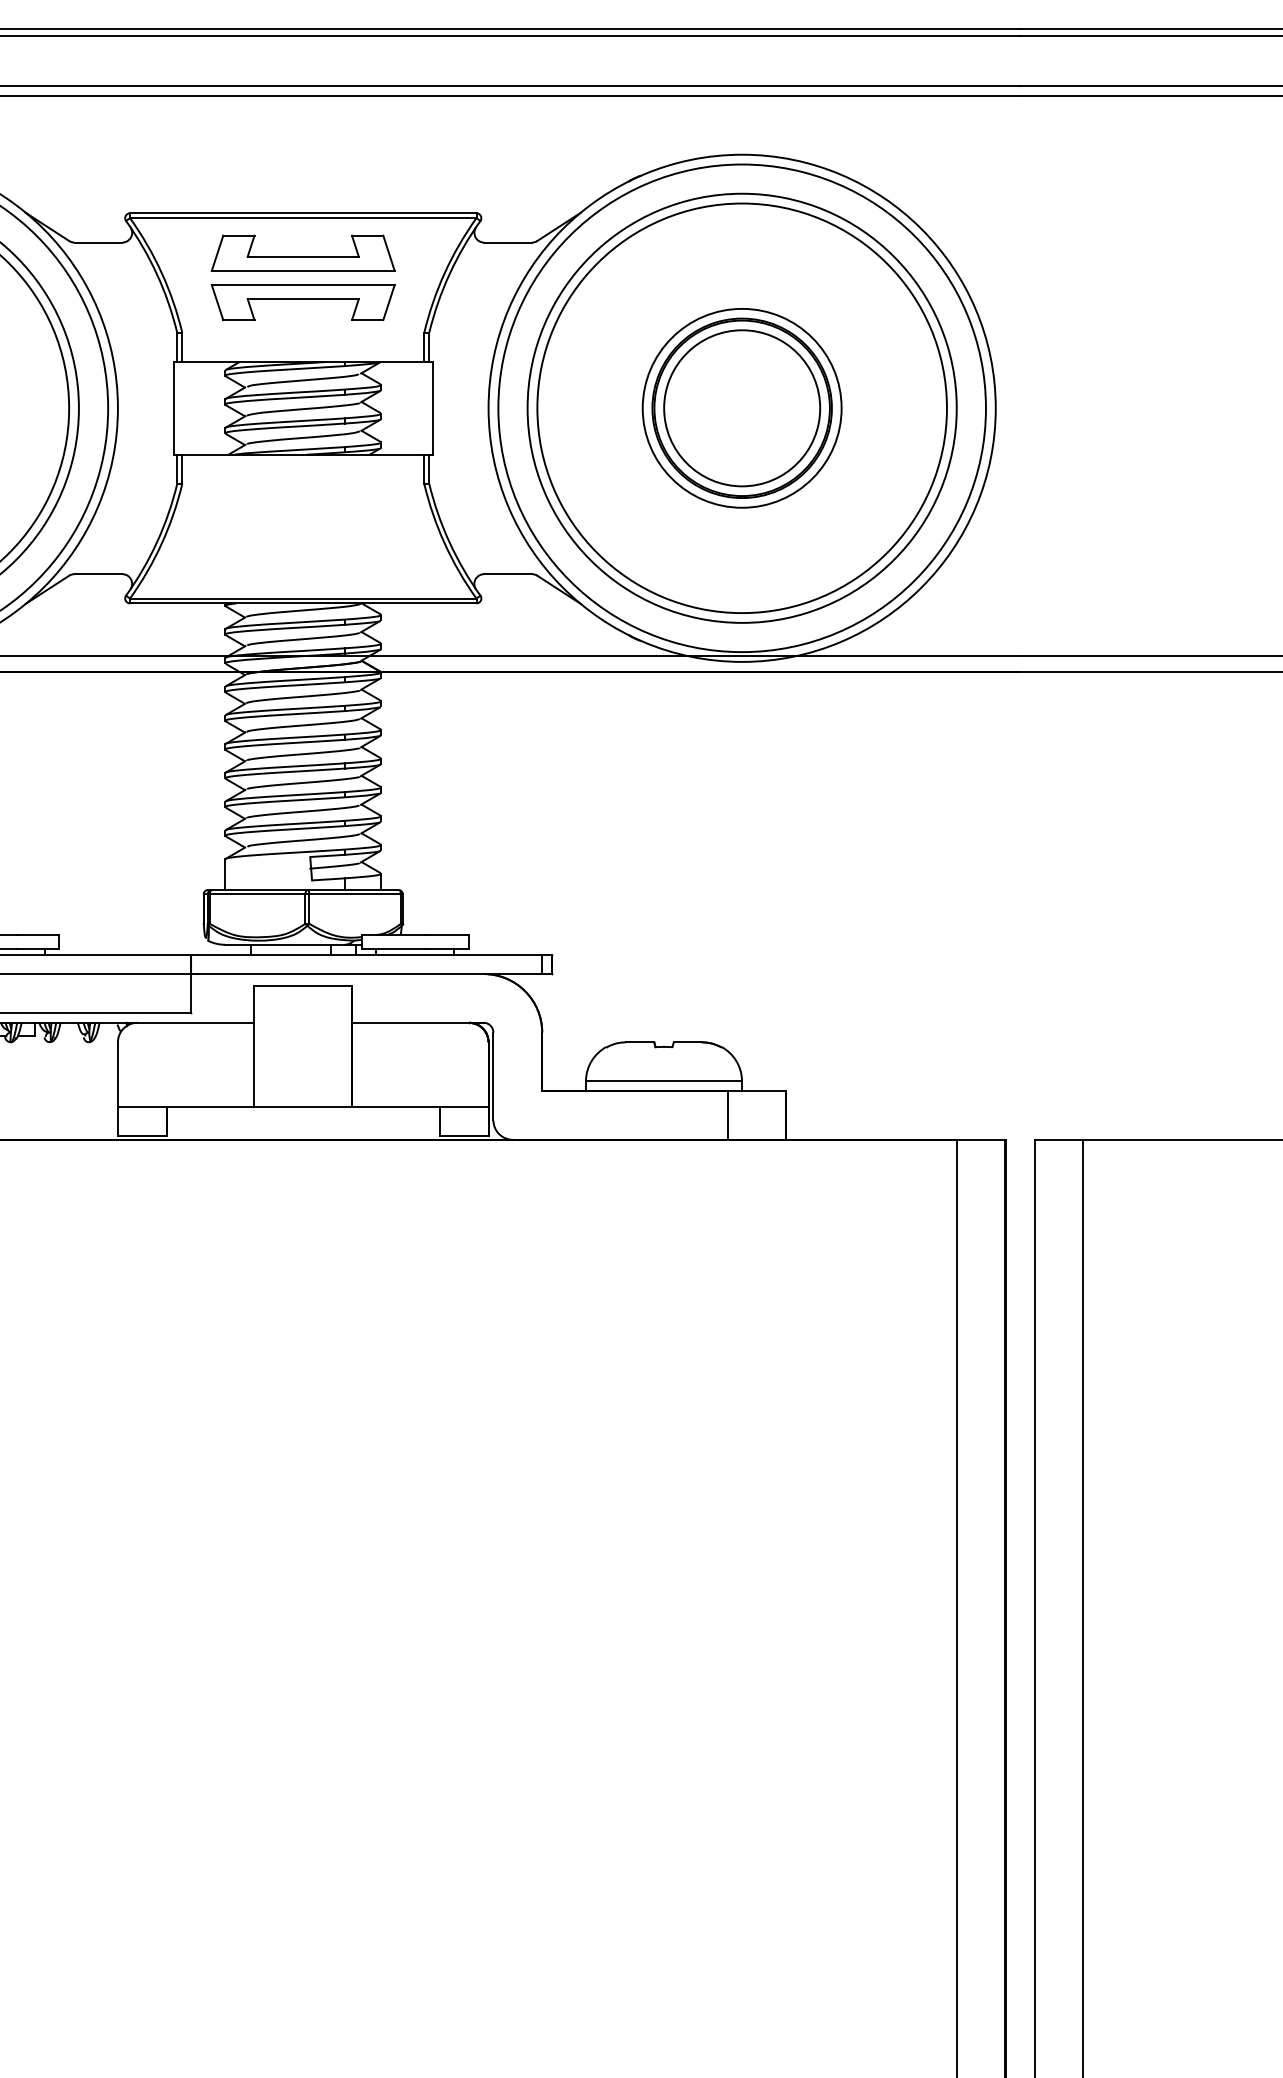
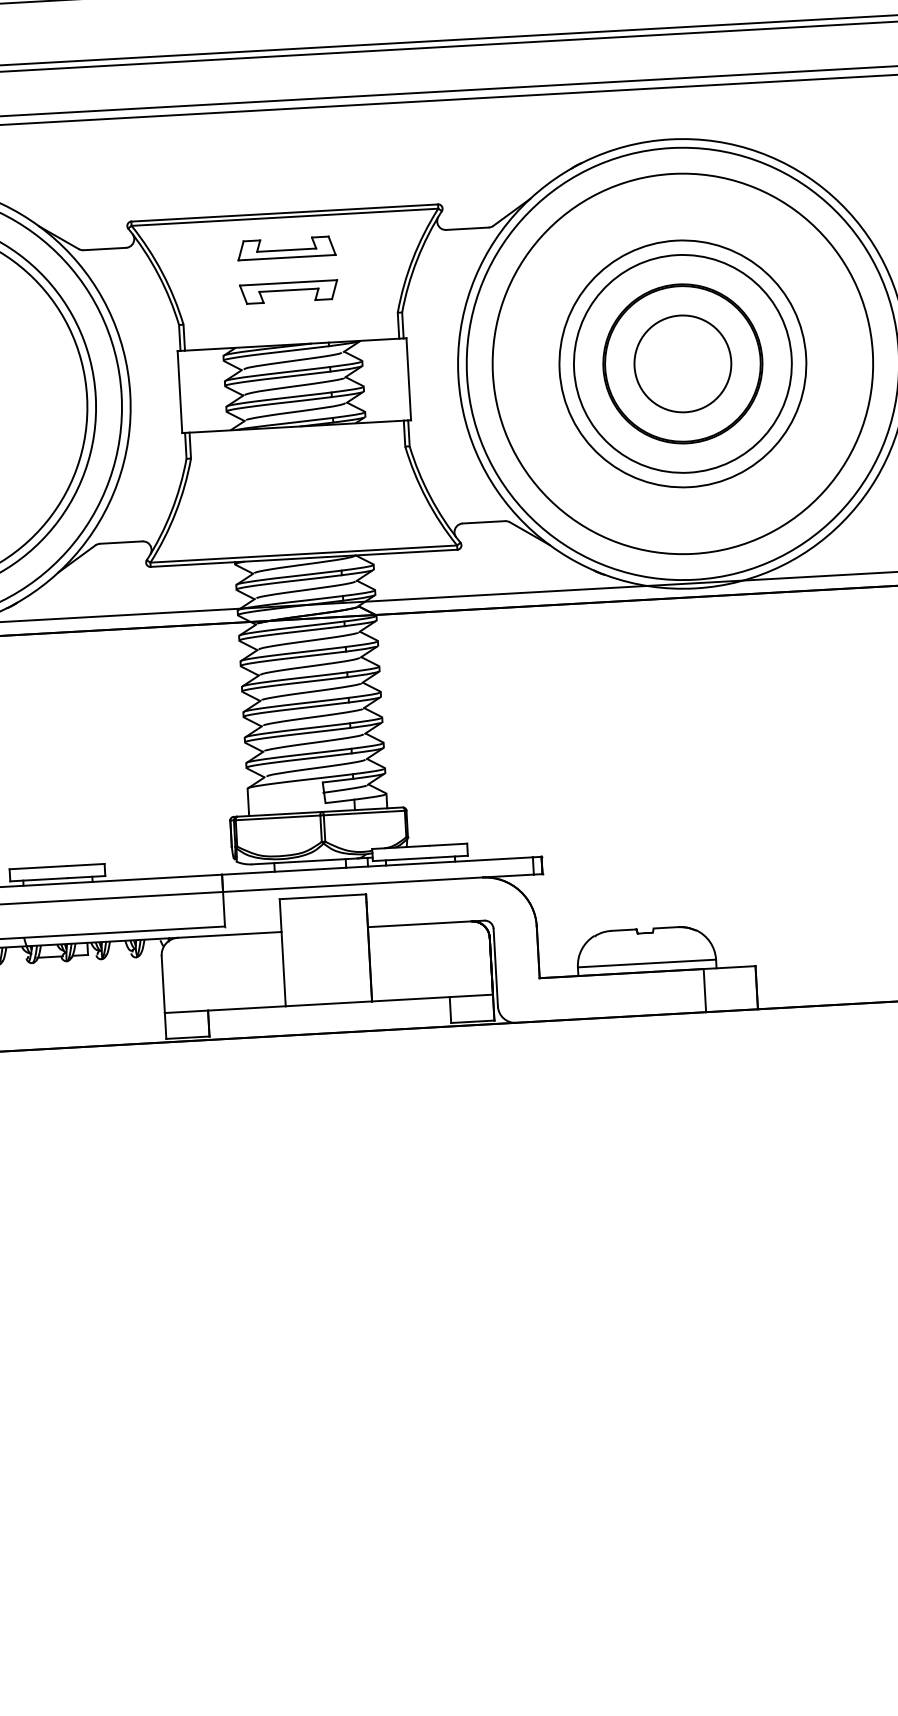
part: (302, 252) -> (285, 247), size x0.6
part: (302, 302) -> (288, 292), size x0.6
circle: (741, 407) -> (682, 363), size x1.4
circle: (741, 408) -> (682, 364), size x0.6
circle: (742, 408) -> (683, 364), size x0.7

